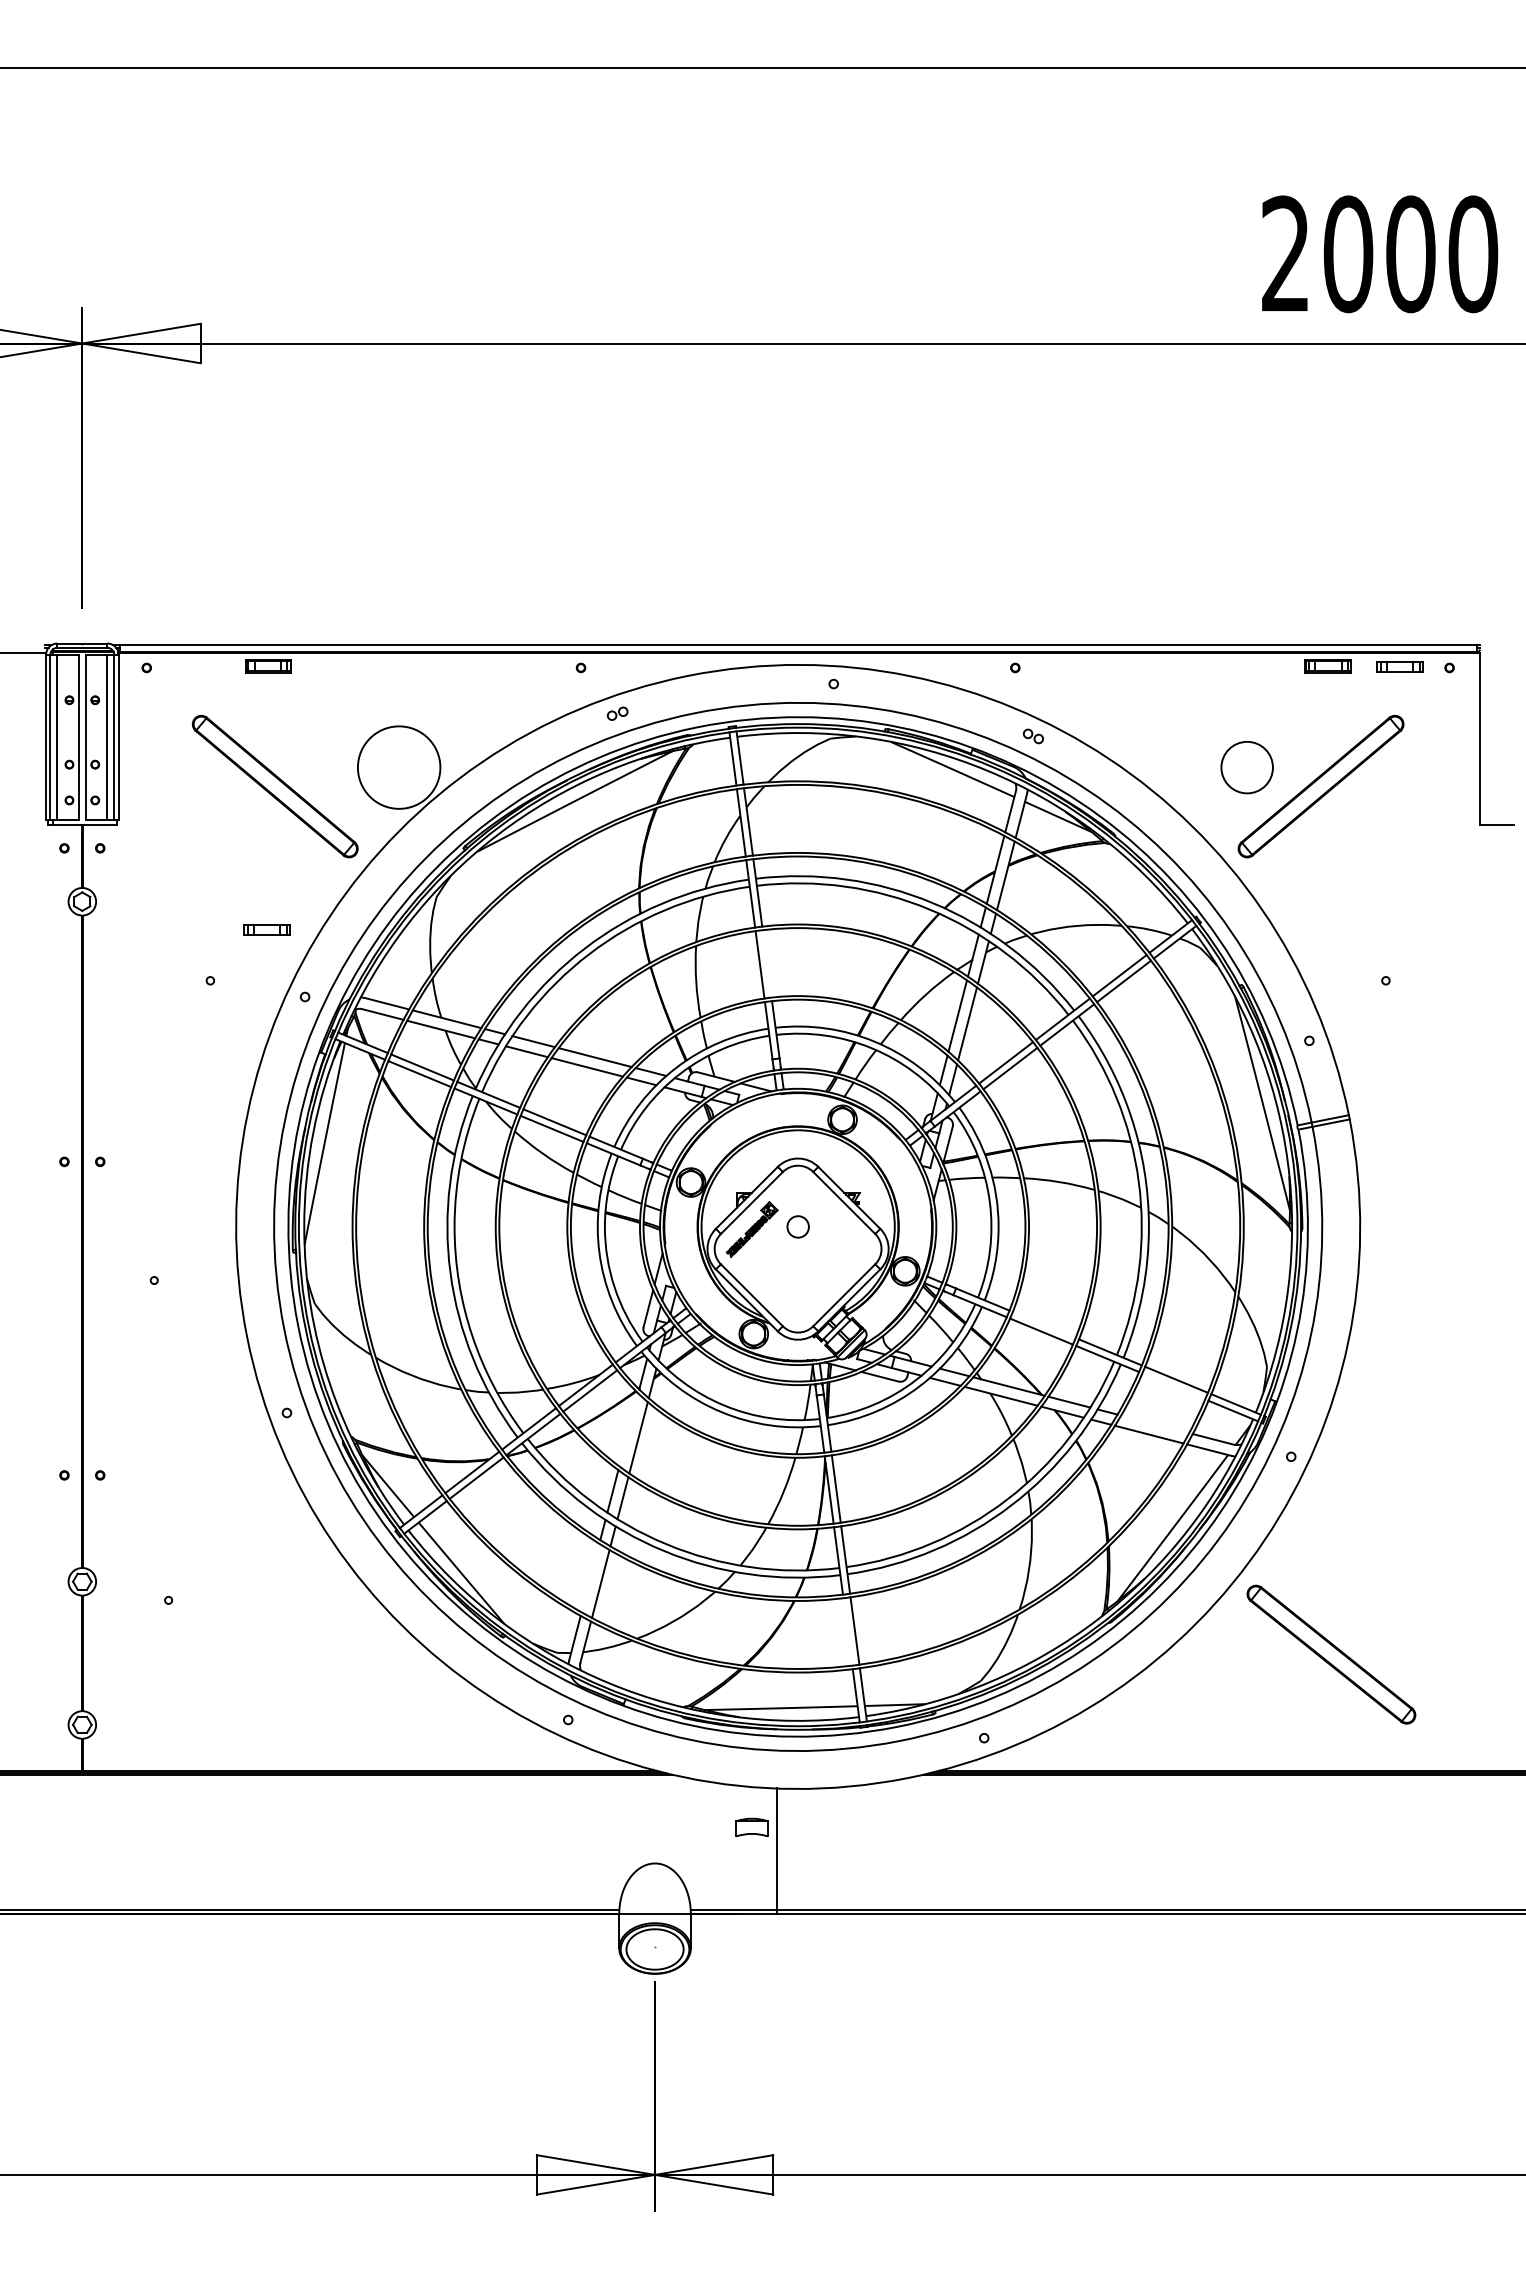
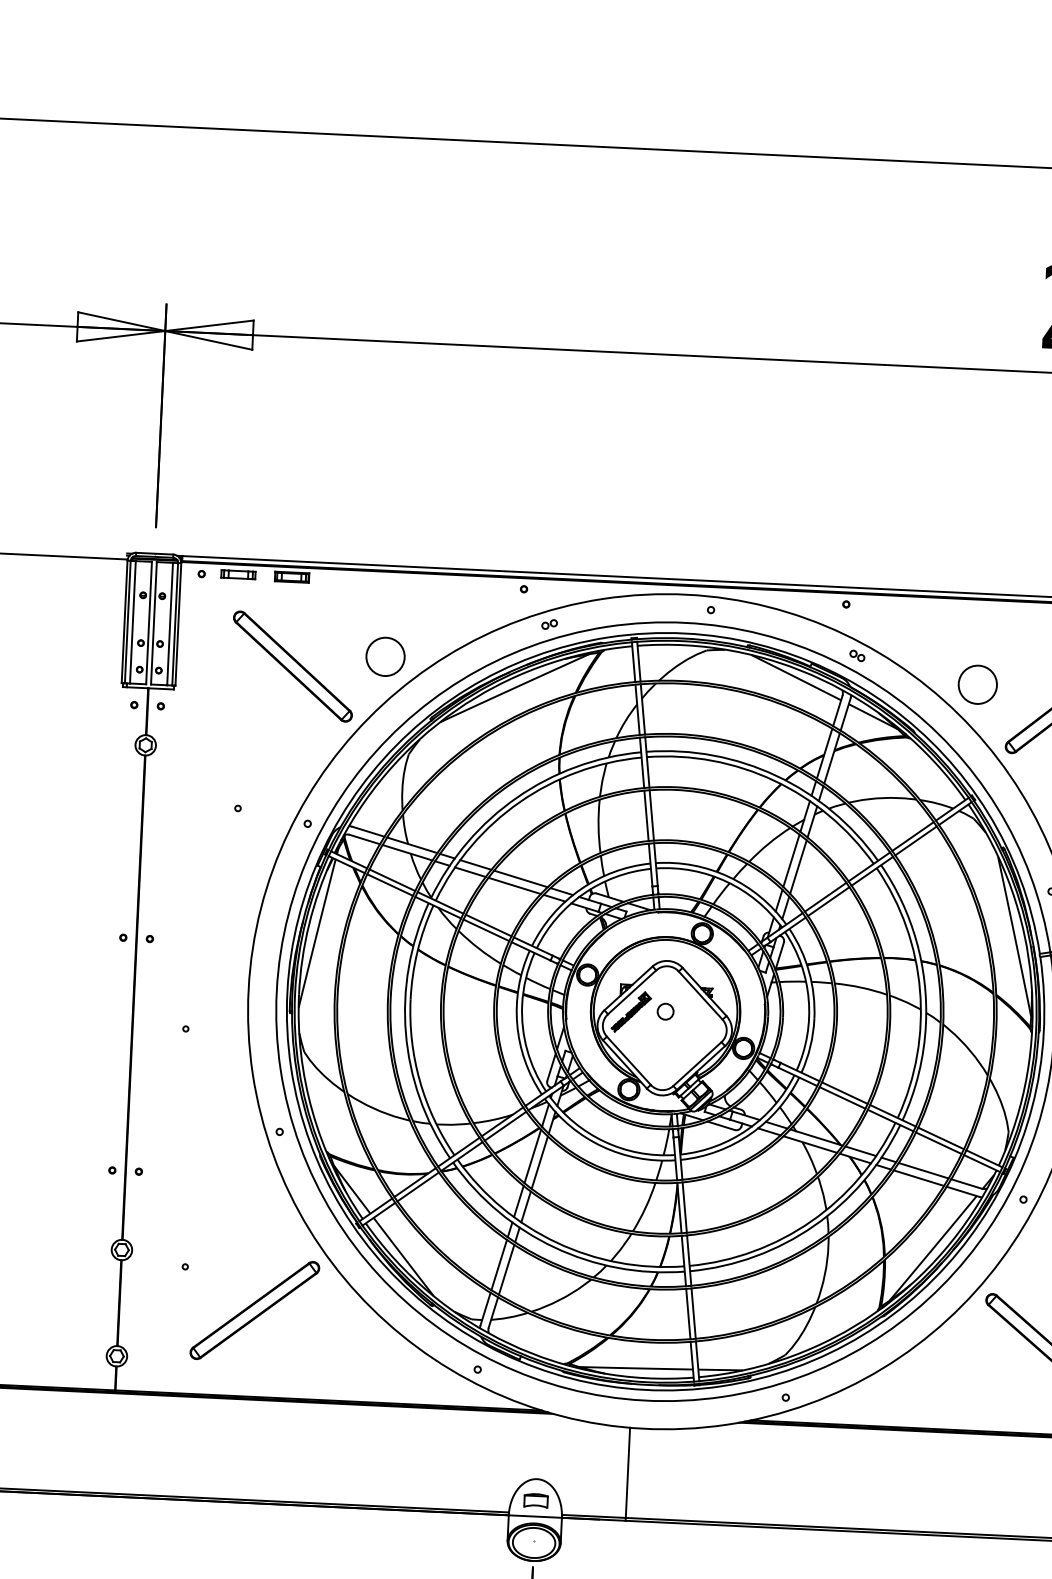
circle: (398, 767) -> (385, 656), size x0.62
circle: (1246, 767) -> (977, 684), moved
part: (266, 929) -> (237, 574), moved
line: (766, 963) -> (651, 815), added
line: (1043, 1324) -> (844, 1092), added
line: (1173, 1386) -> (938, 1143), added
line: (1155, 1424) -> (923, 1170), added
line: (628, 1429) -> (532, 1156), added
line: (590, 1577) -> (499, 1264), added
line: (847, 1631) -> (688, 1313), added
part: (264, 1654) -> (254, 1310), added
part: (751, 1827) -> (535, 1500), moved

